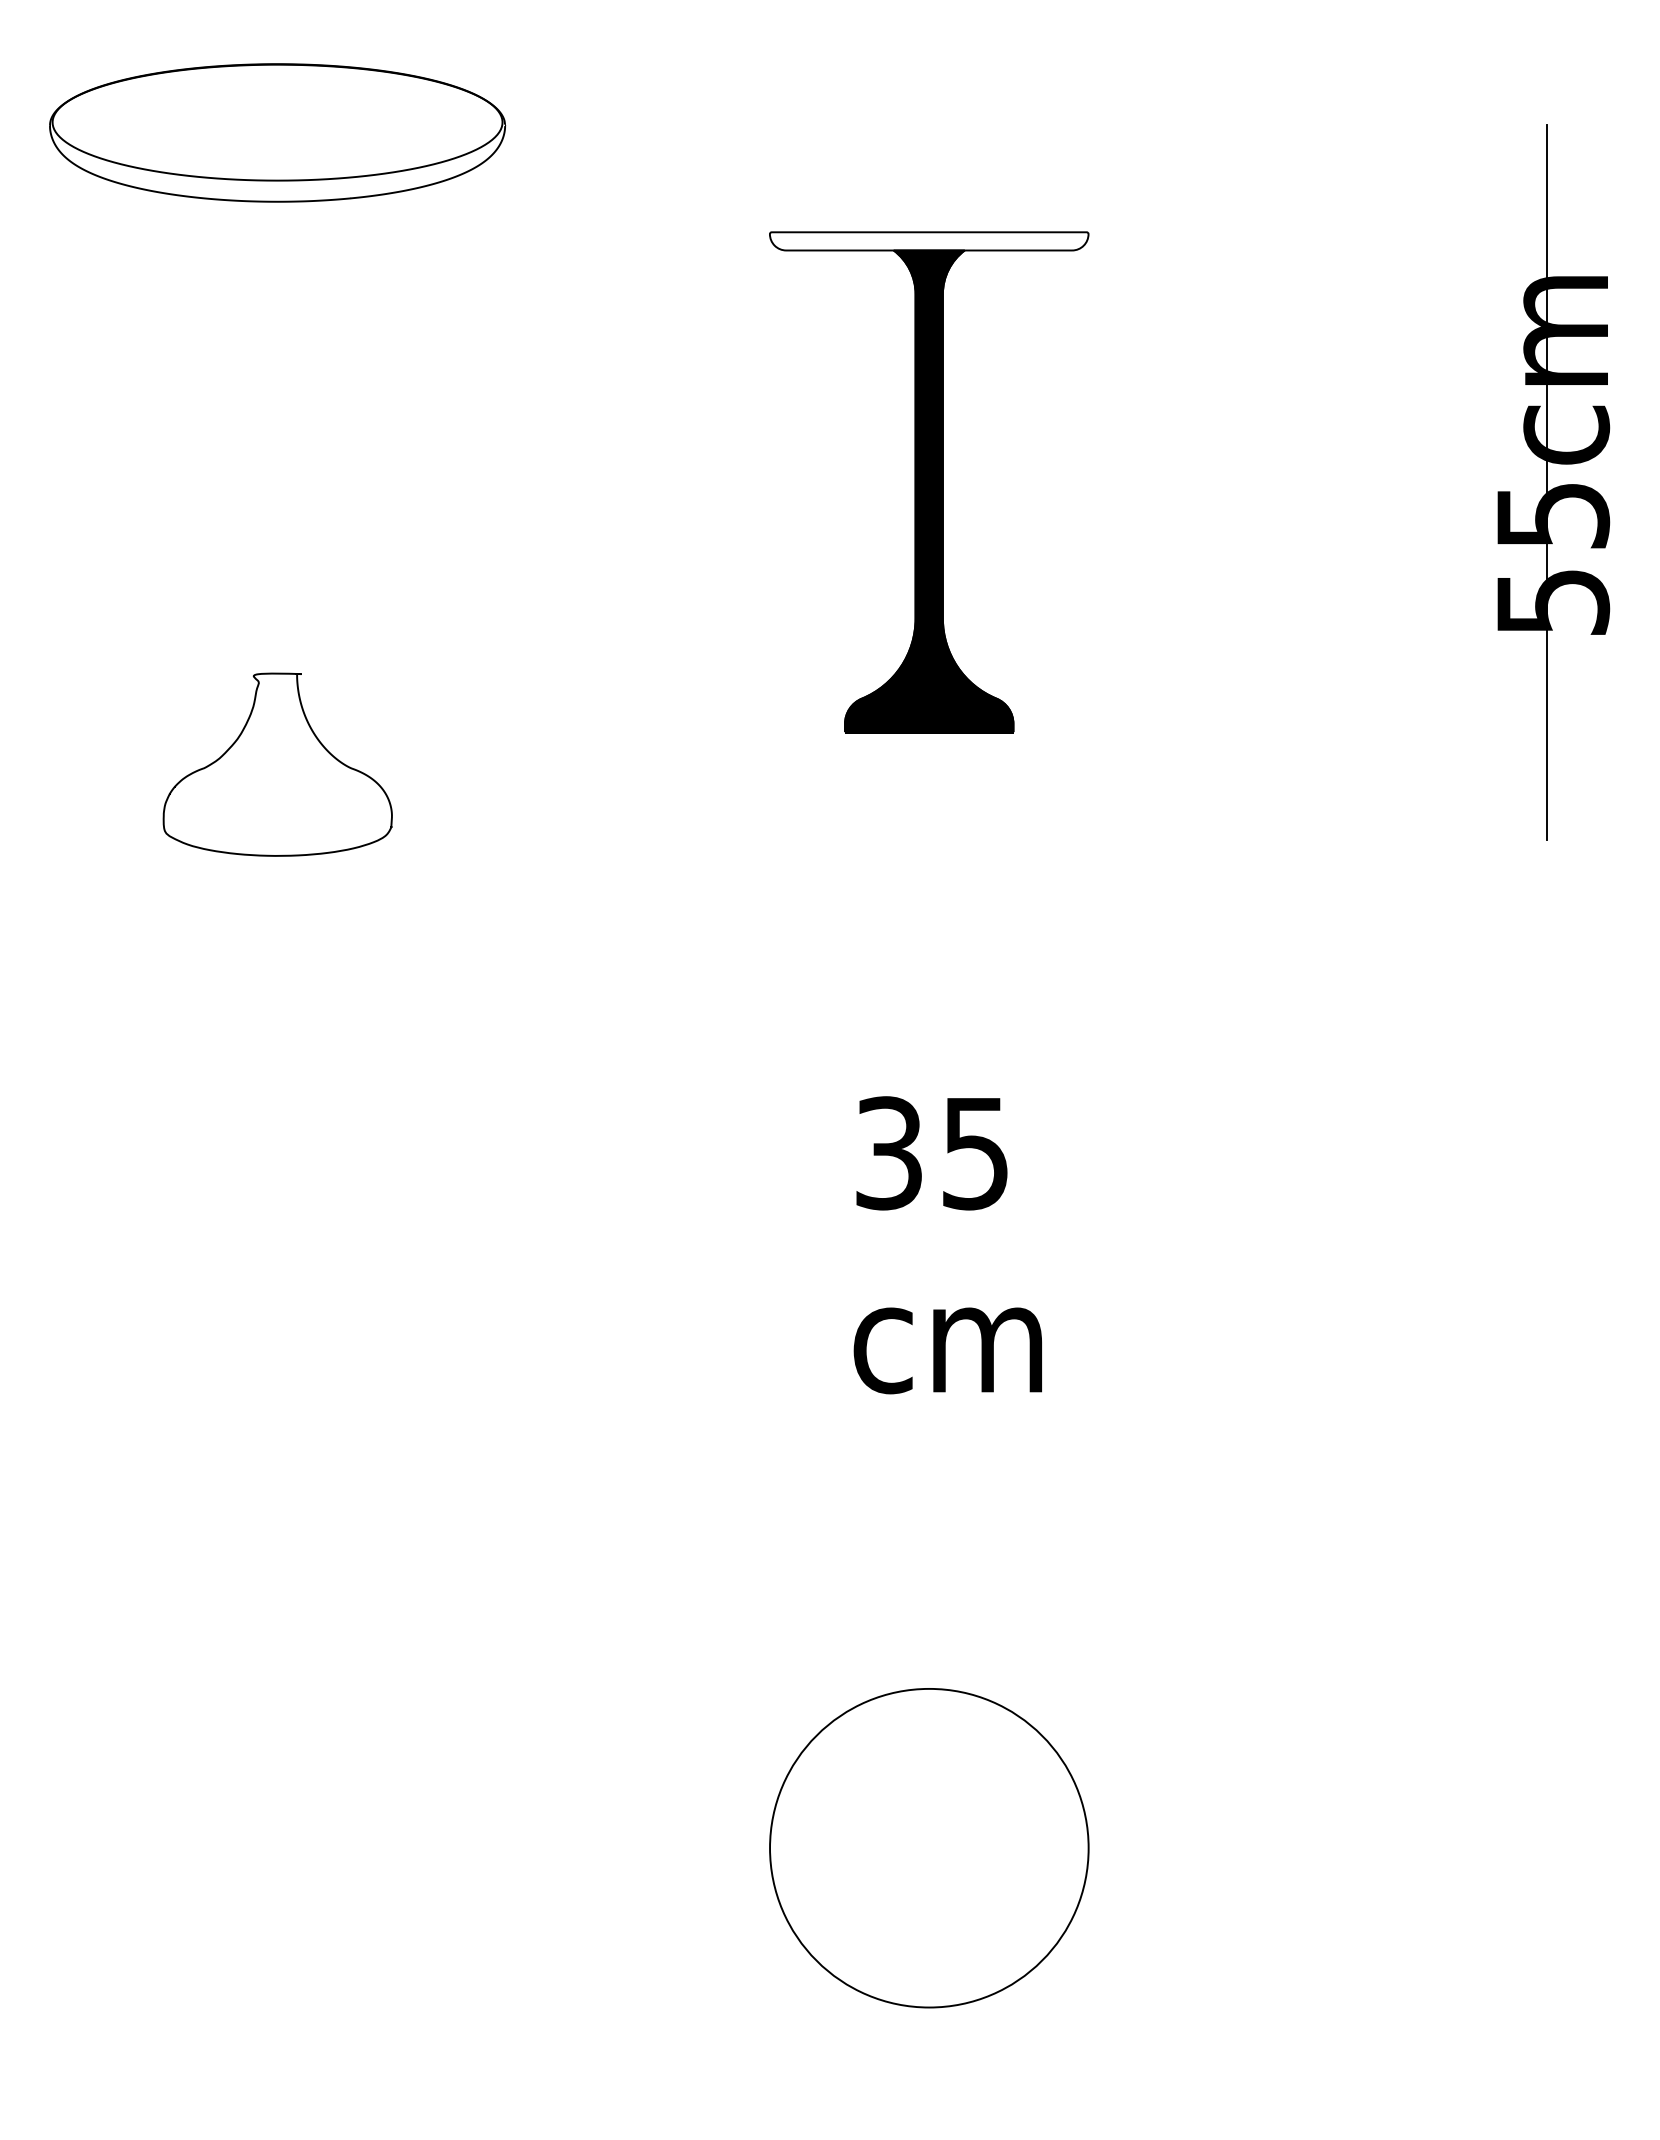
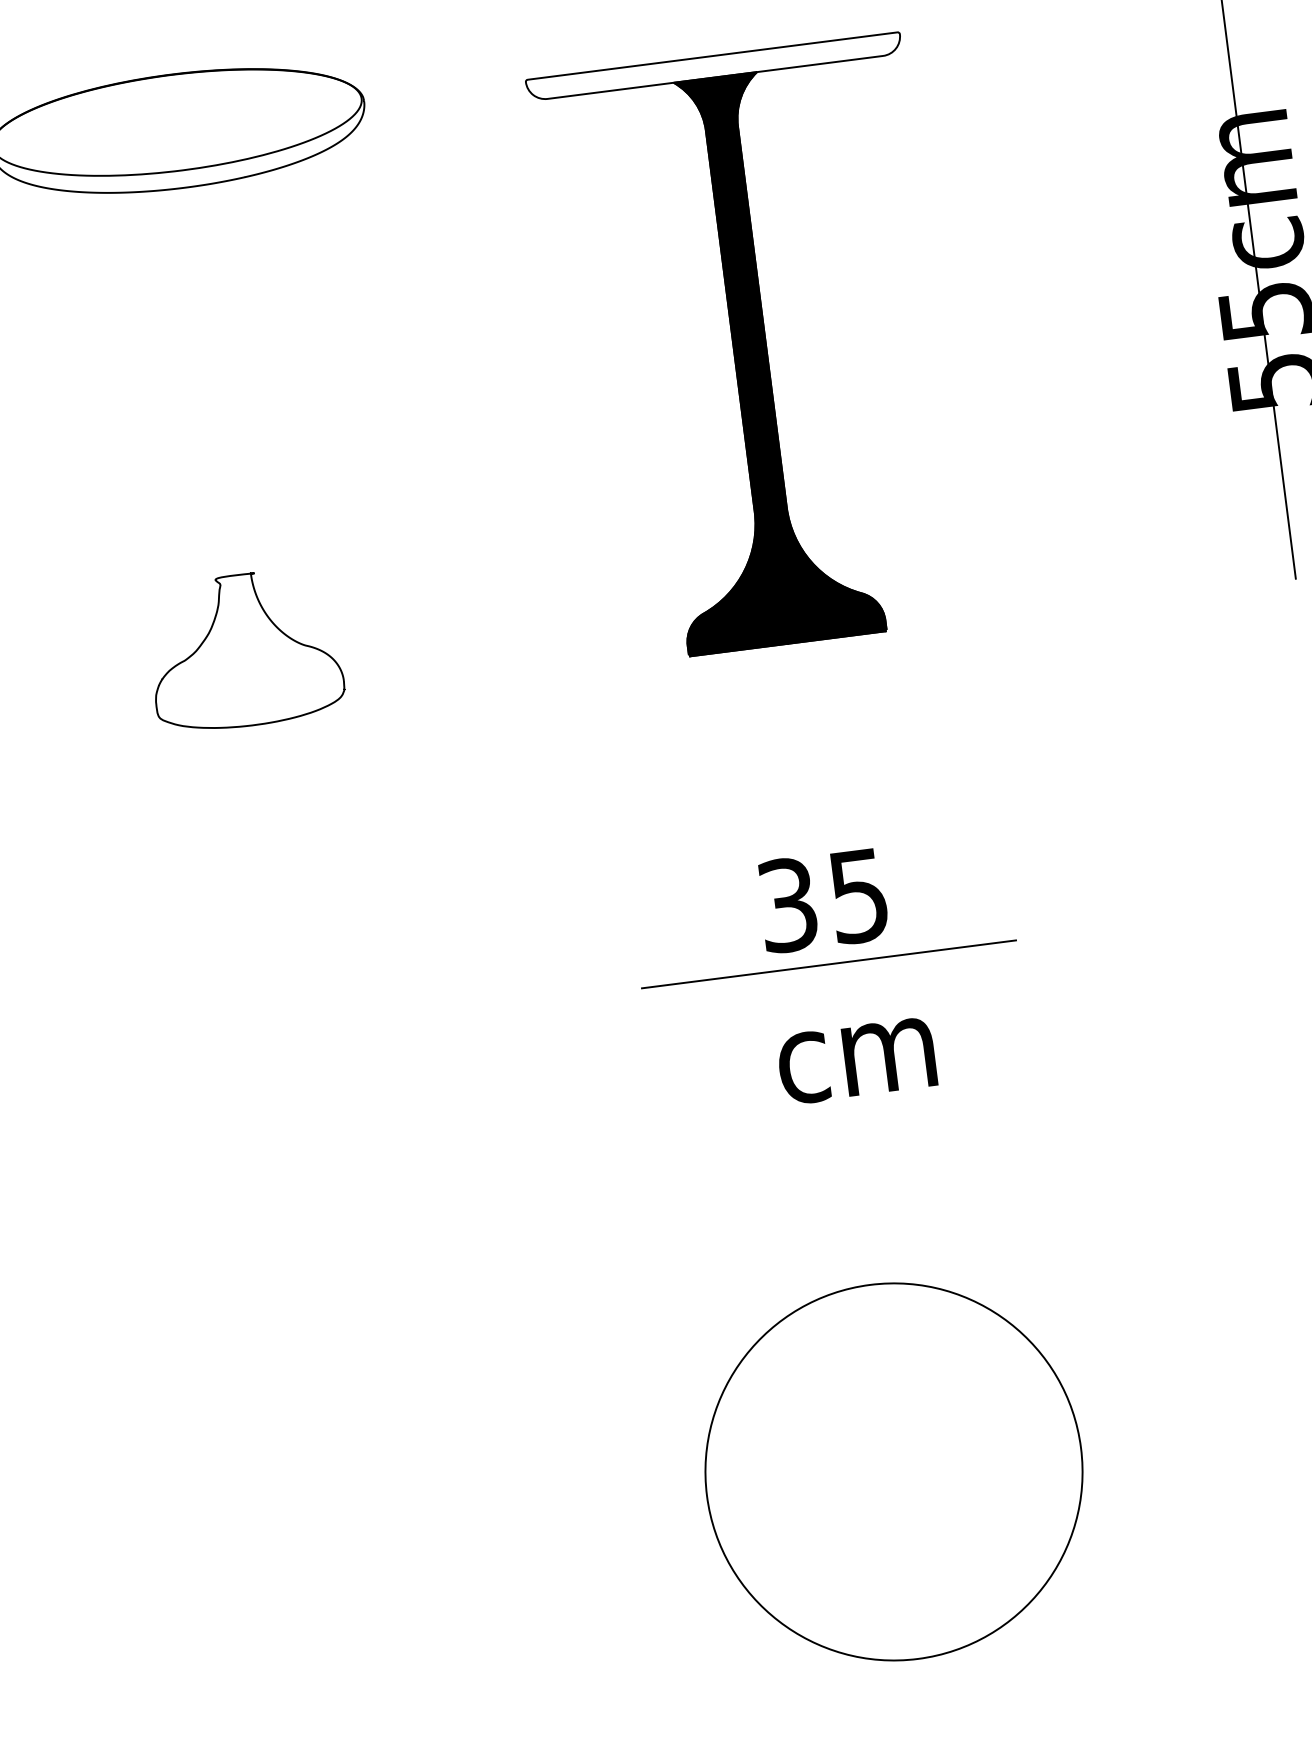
part: (928, 482) -> (749, 349), size x1.43
line: (928, 1230) -> (828, 964), added
circle: (928, 1847) -> (893, 1471), size x1.43

